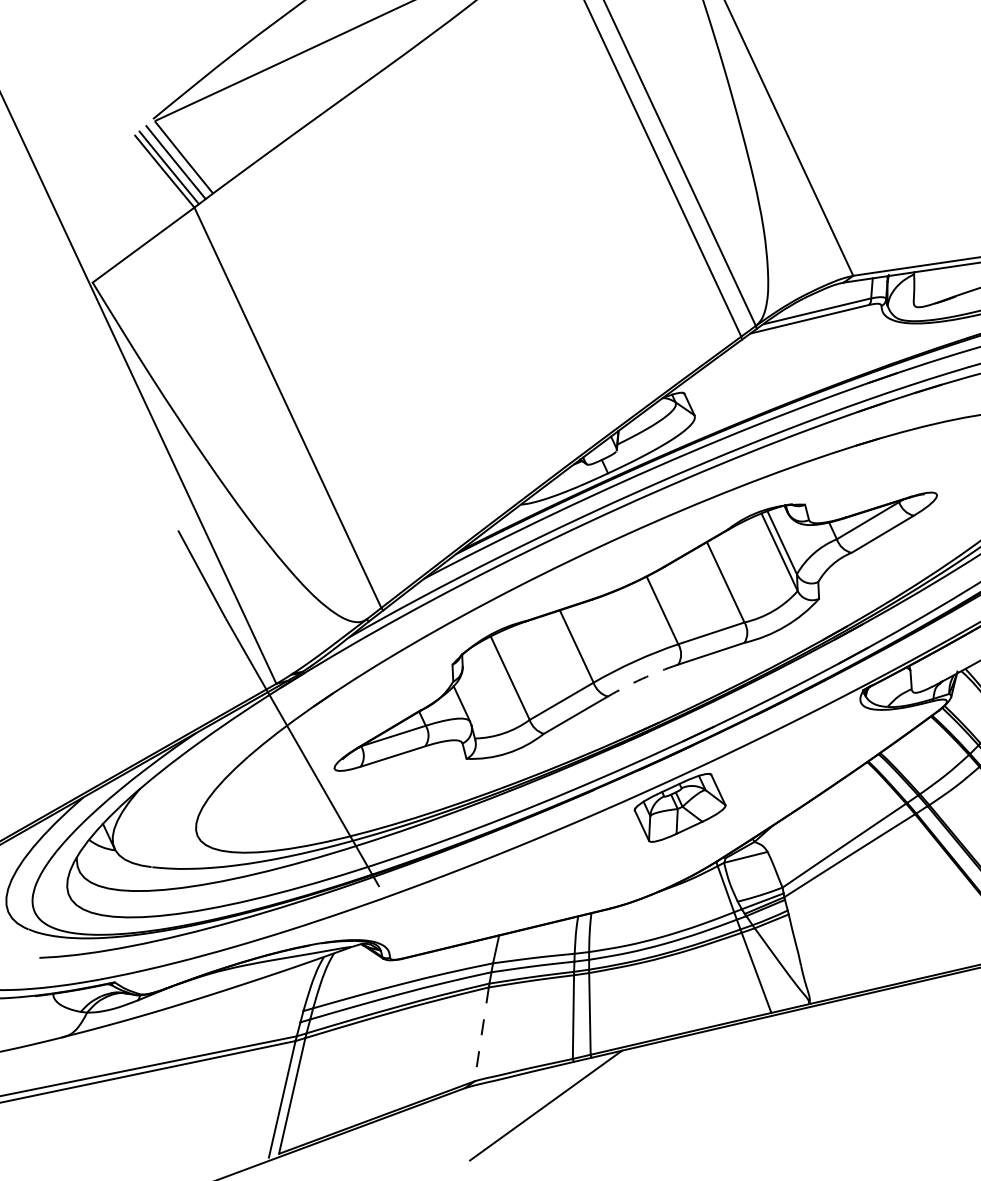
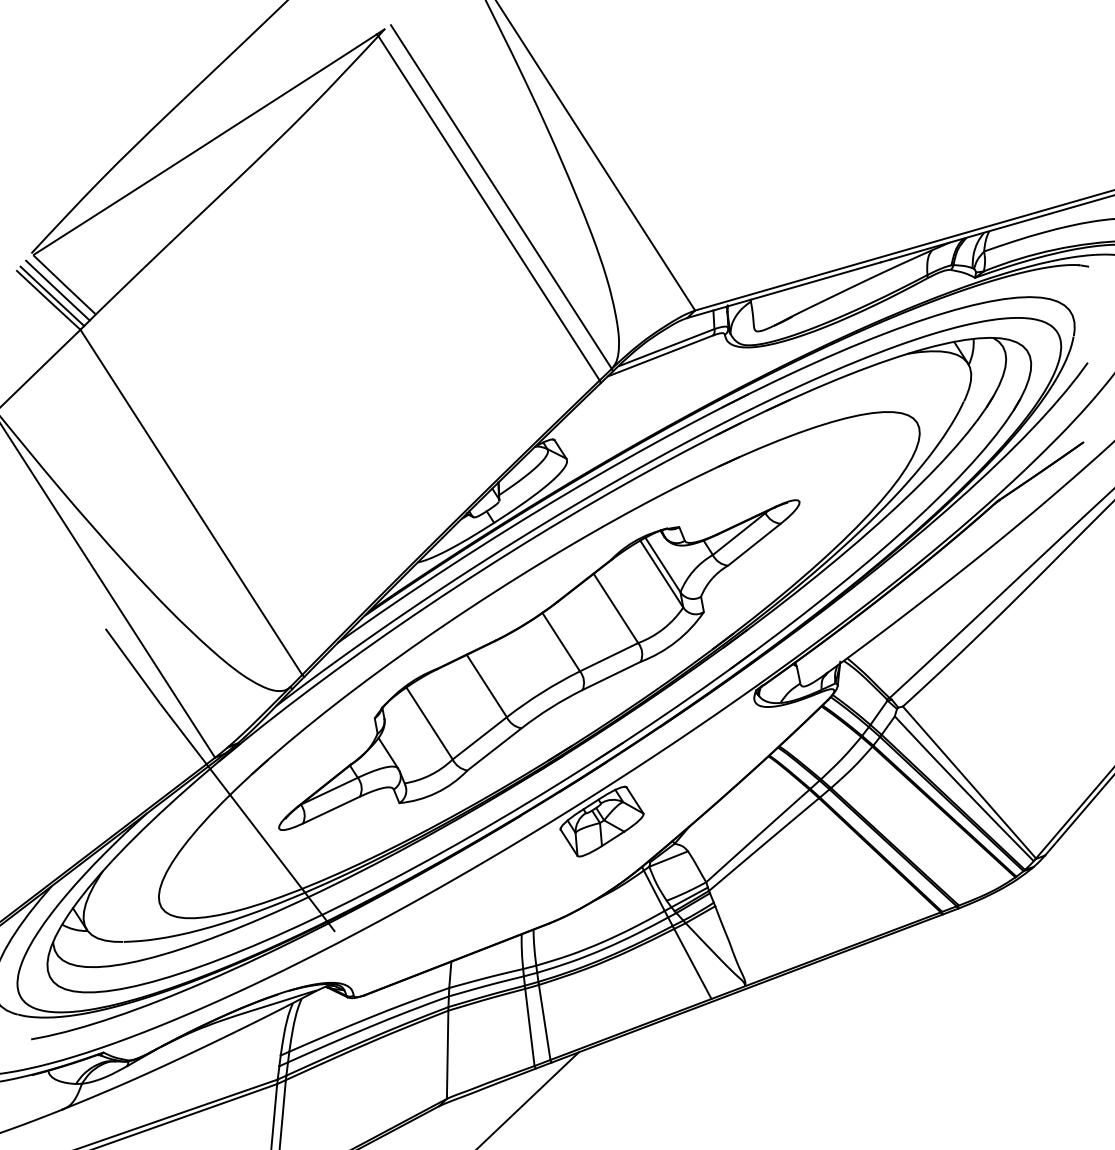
arc: (642, 678) -> (551, 707), dashed -> solid
line: (481, 1035) -> (447, 1055), dashed -> solid

